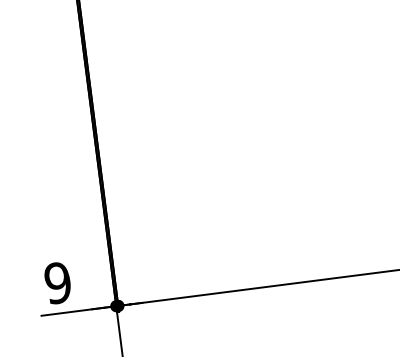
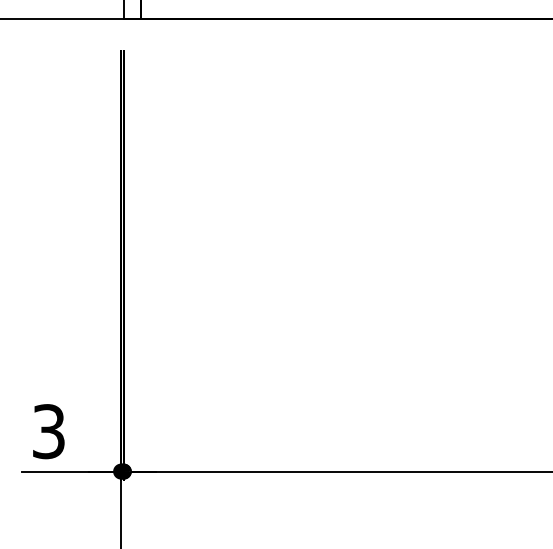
text: (57, 283) -> (48, 431), 9 -> 3

